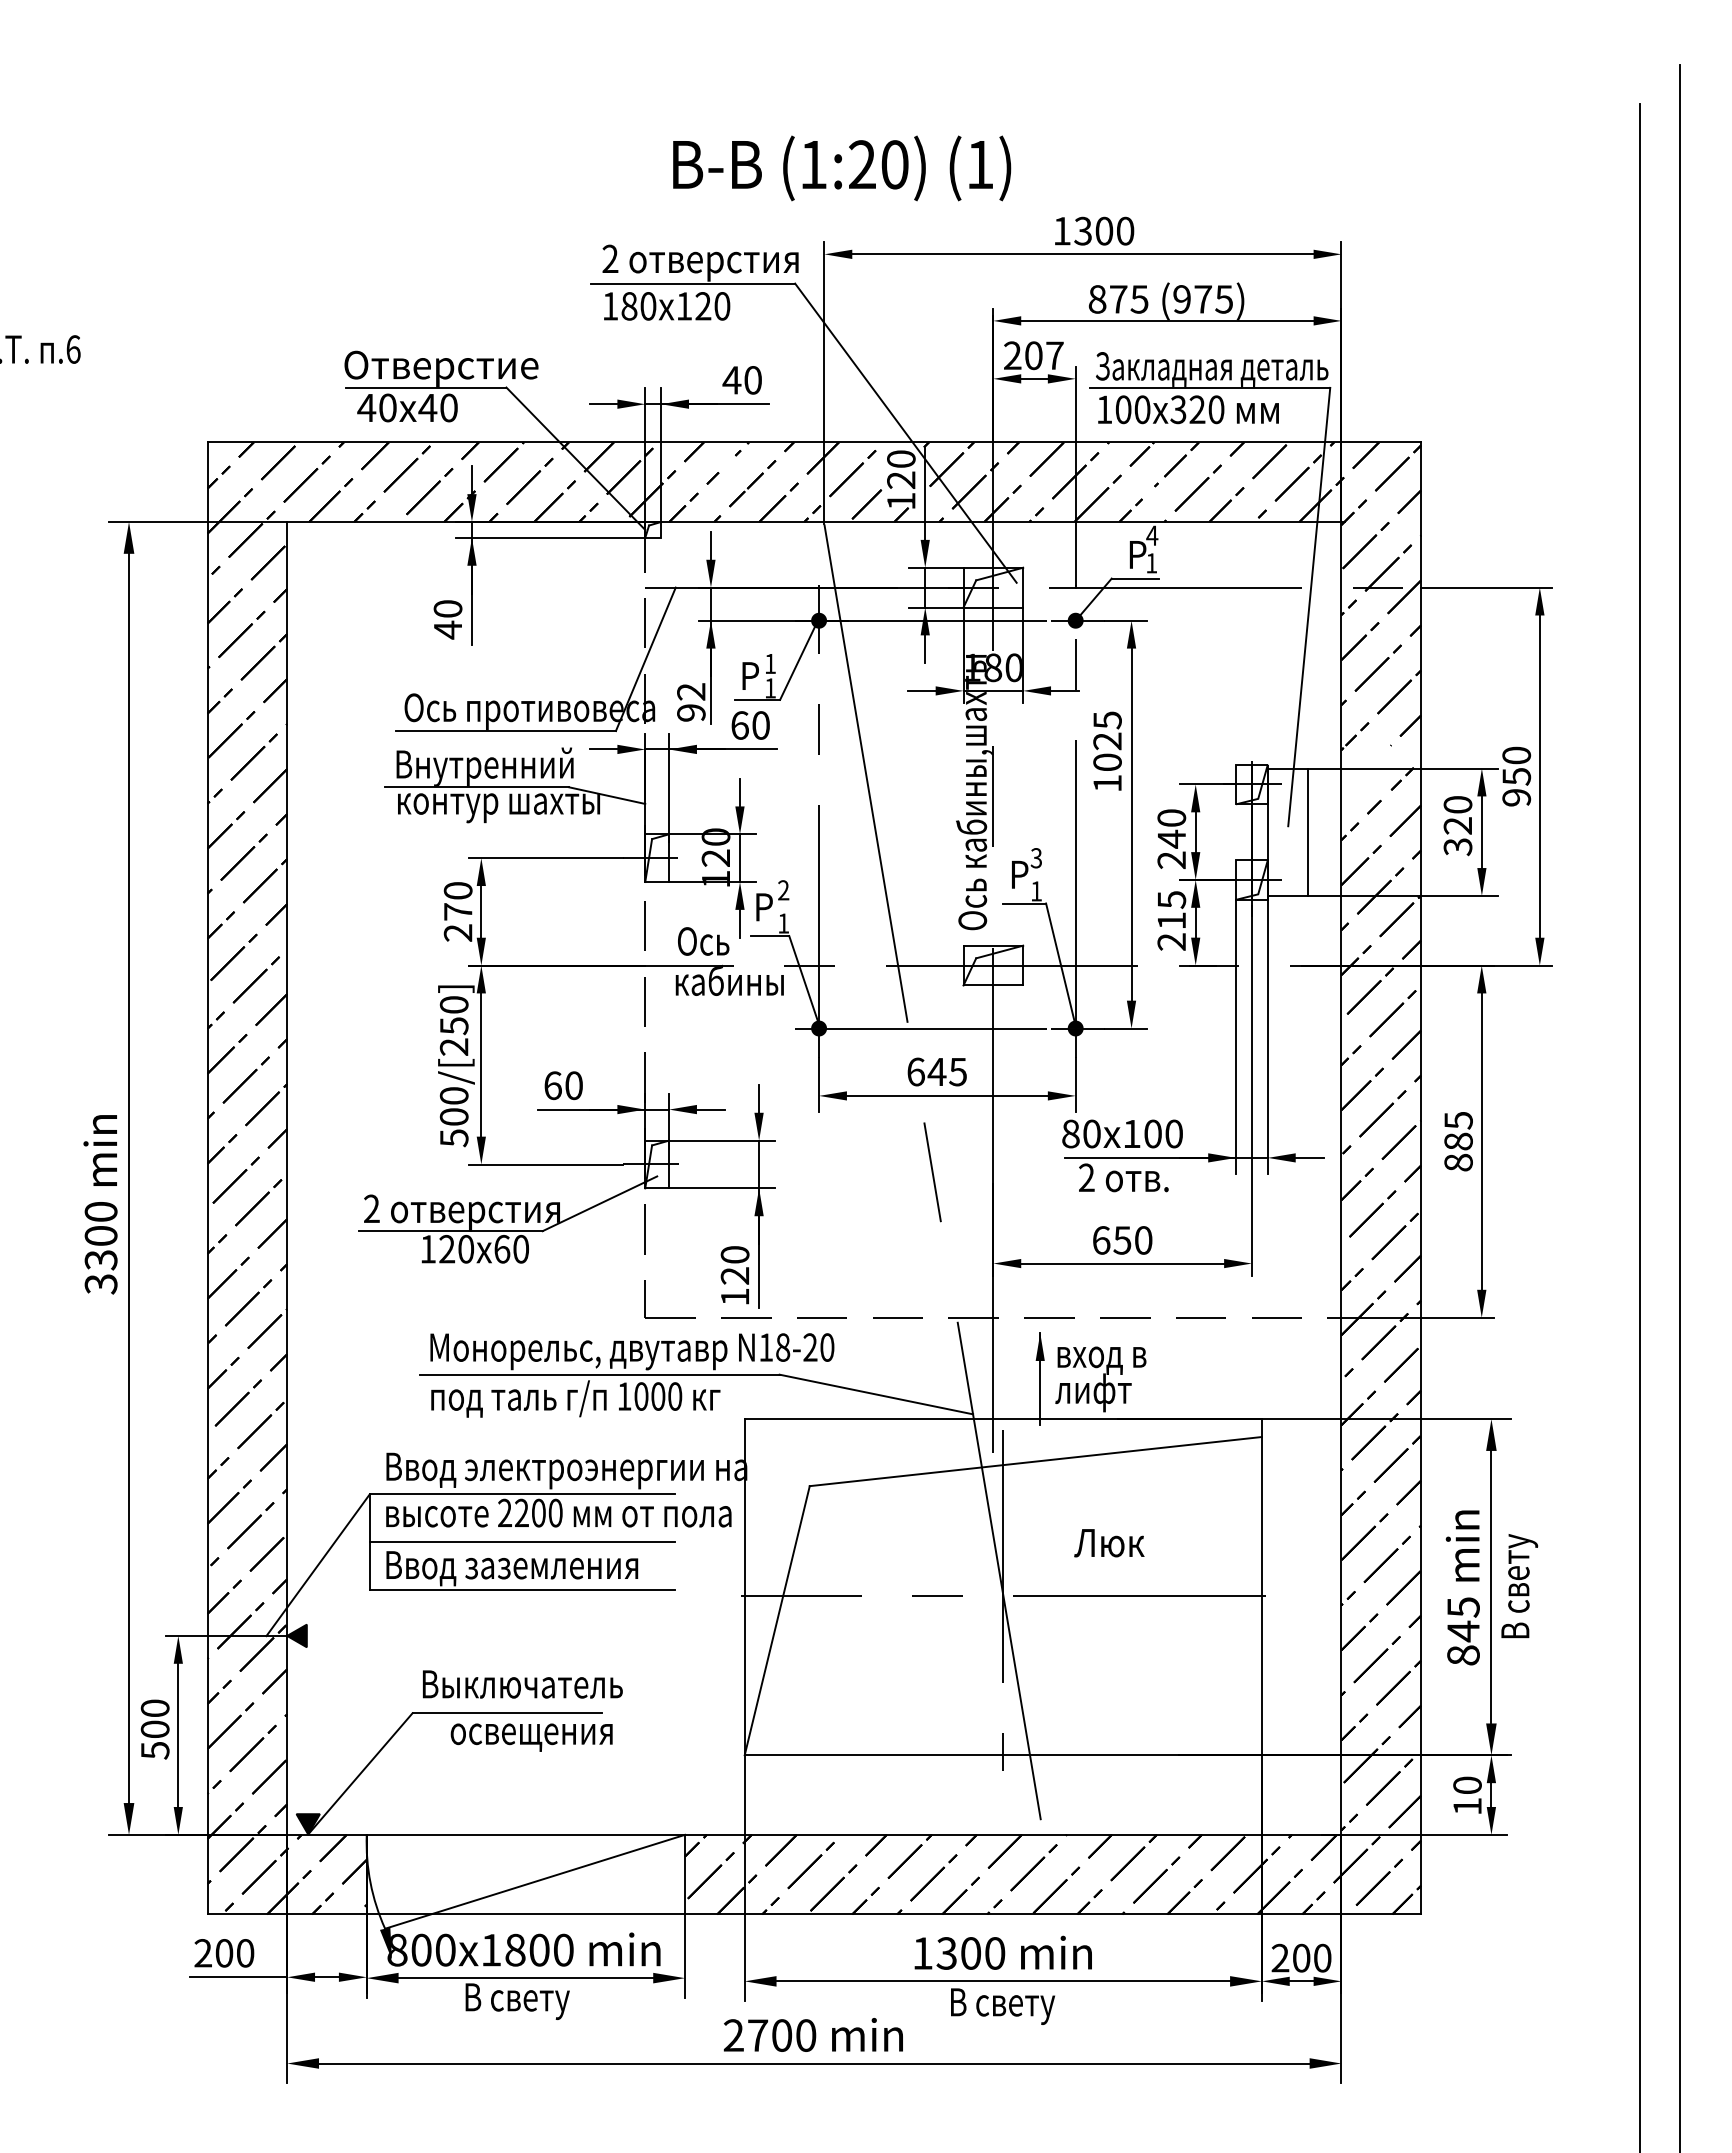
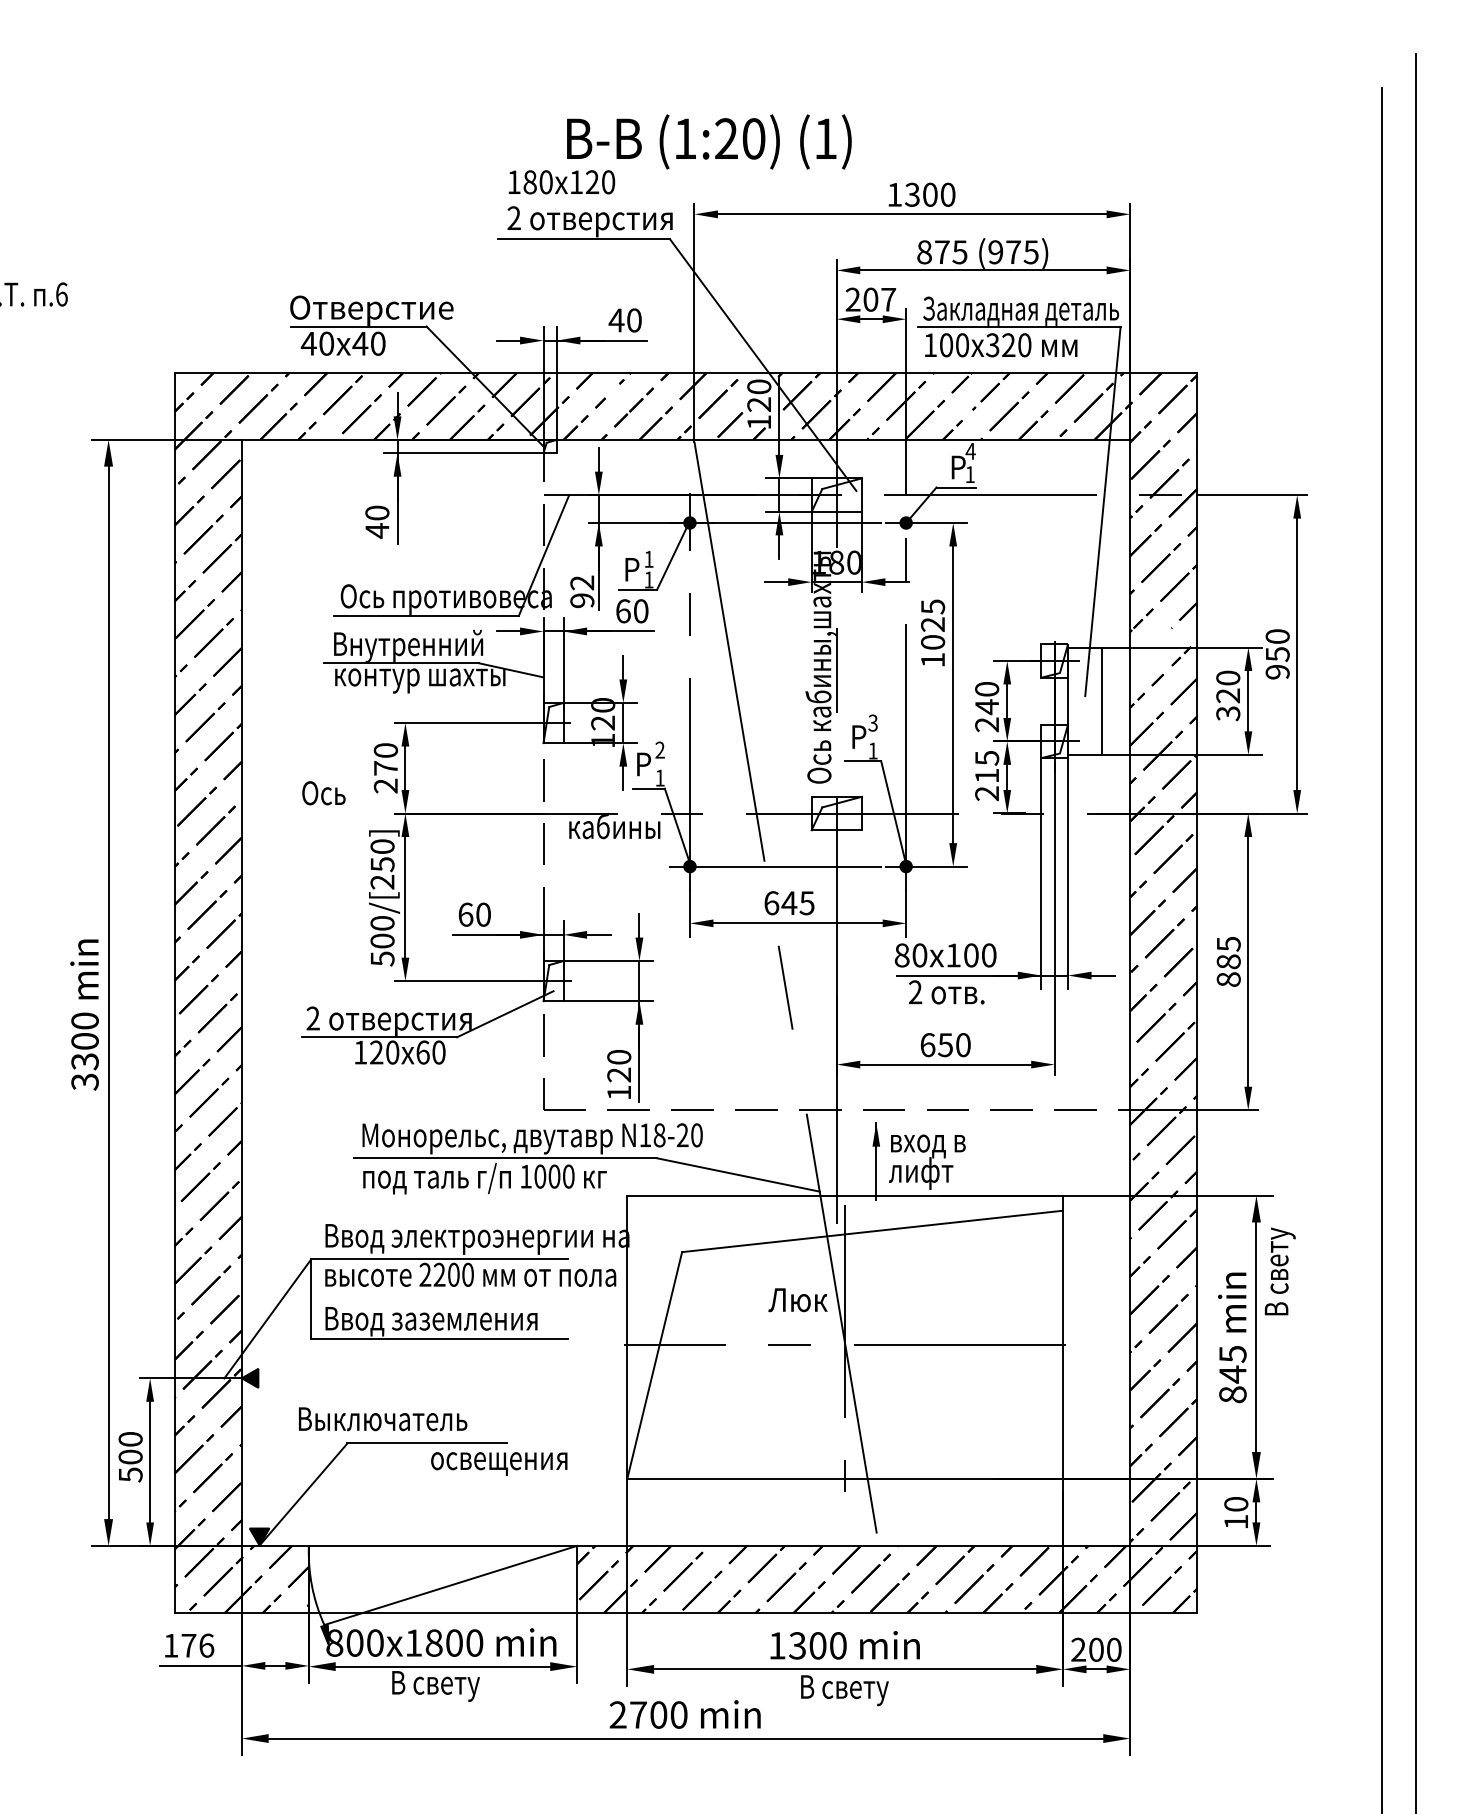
text: (667, 306) -> (562, 182), moved
text: (703, 941) -> (323, 793), moved
line: (521, 1542) -> (439, 1299), removed
text: (1109, 1543) -> (798, 1300), moved
text: (1519, 1586) -> (1280, 1271), moved
text: (522, 1684) -> (382, 1419), moved
text: (531, 1737) -> (499, 1463), moved
text: (224, 1953) -> (189, 1645), 200 -> 176

